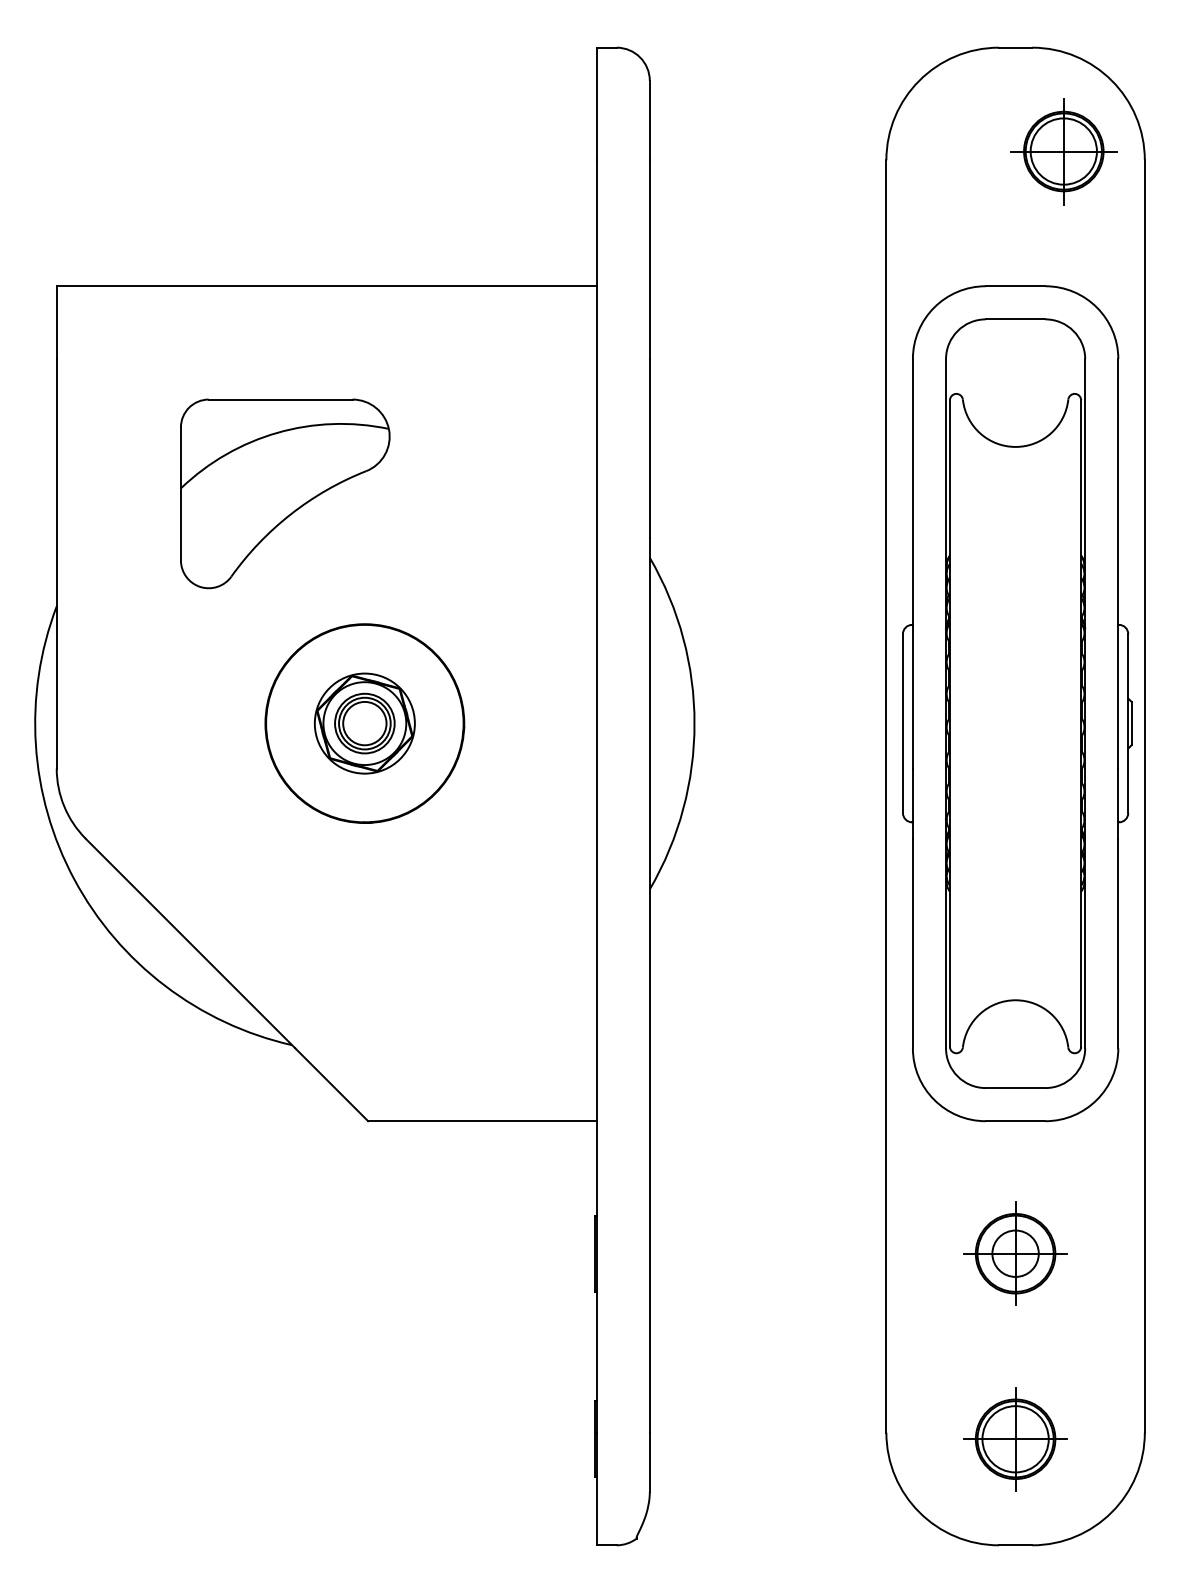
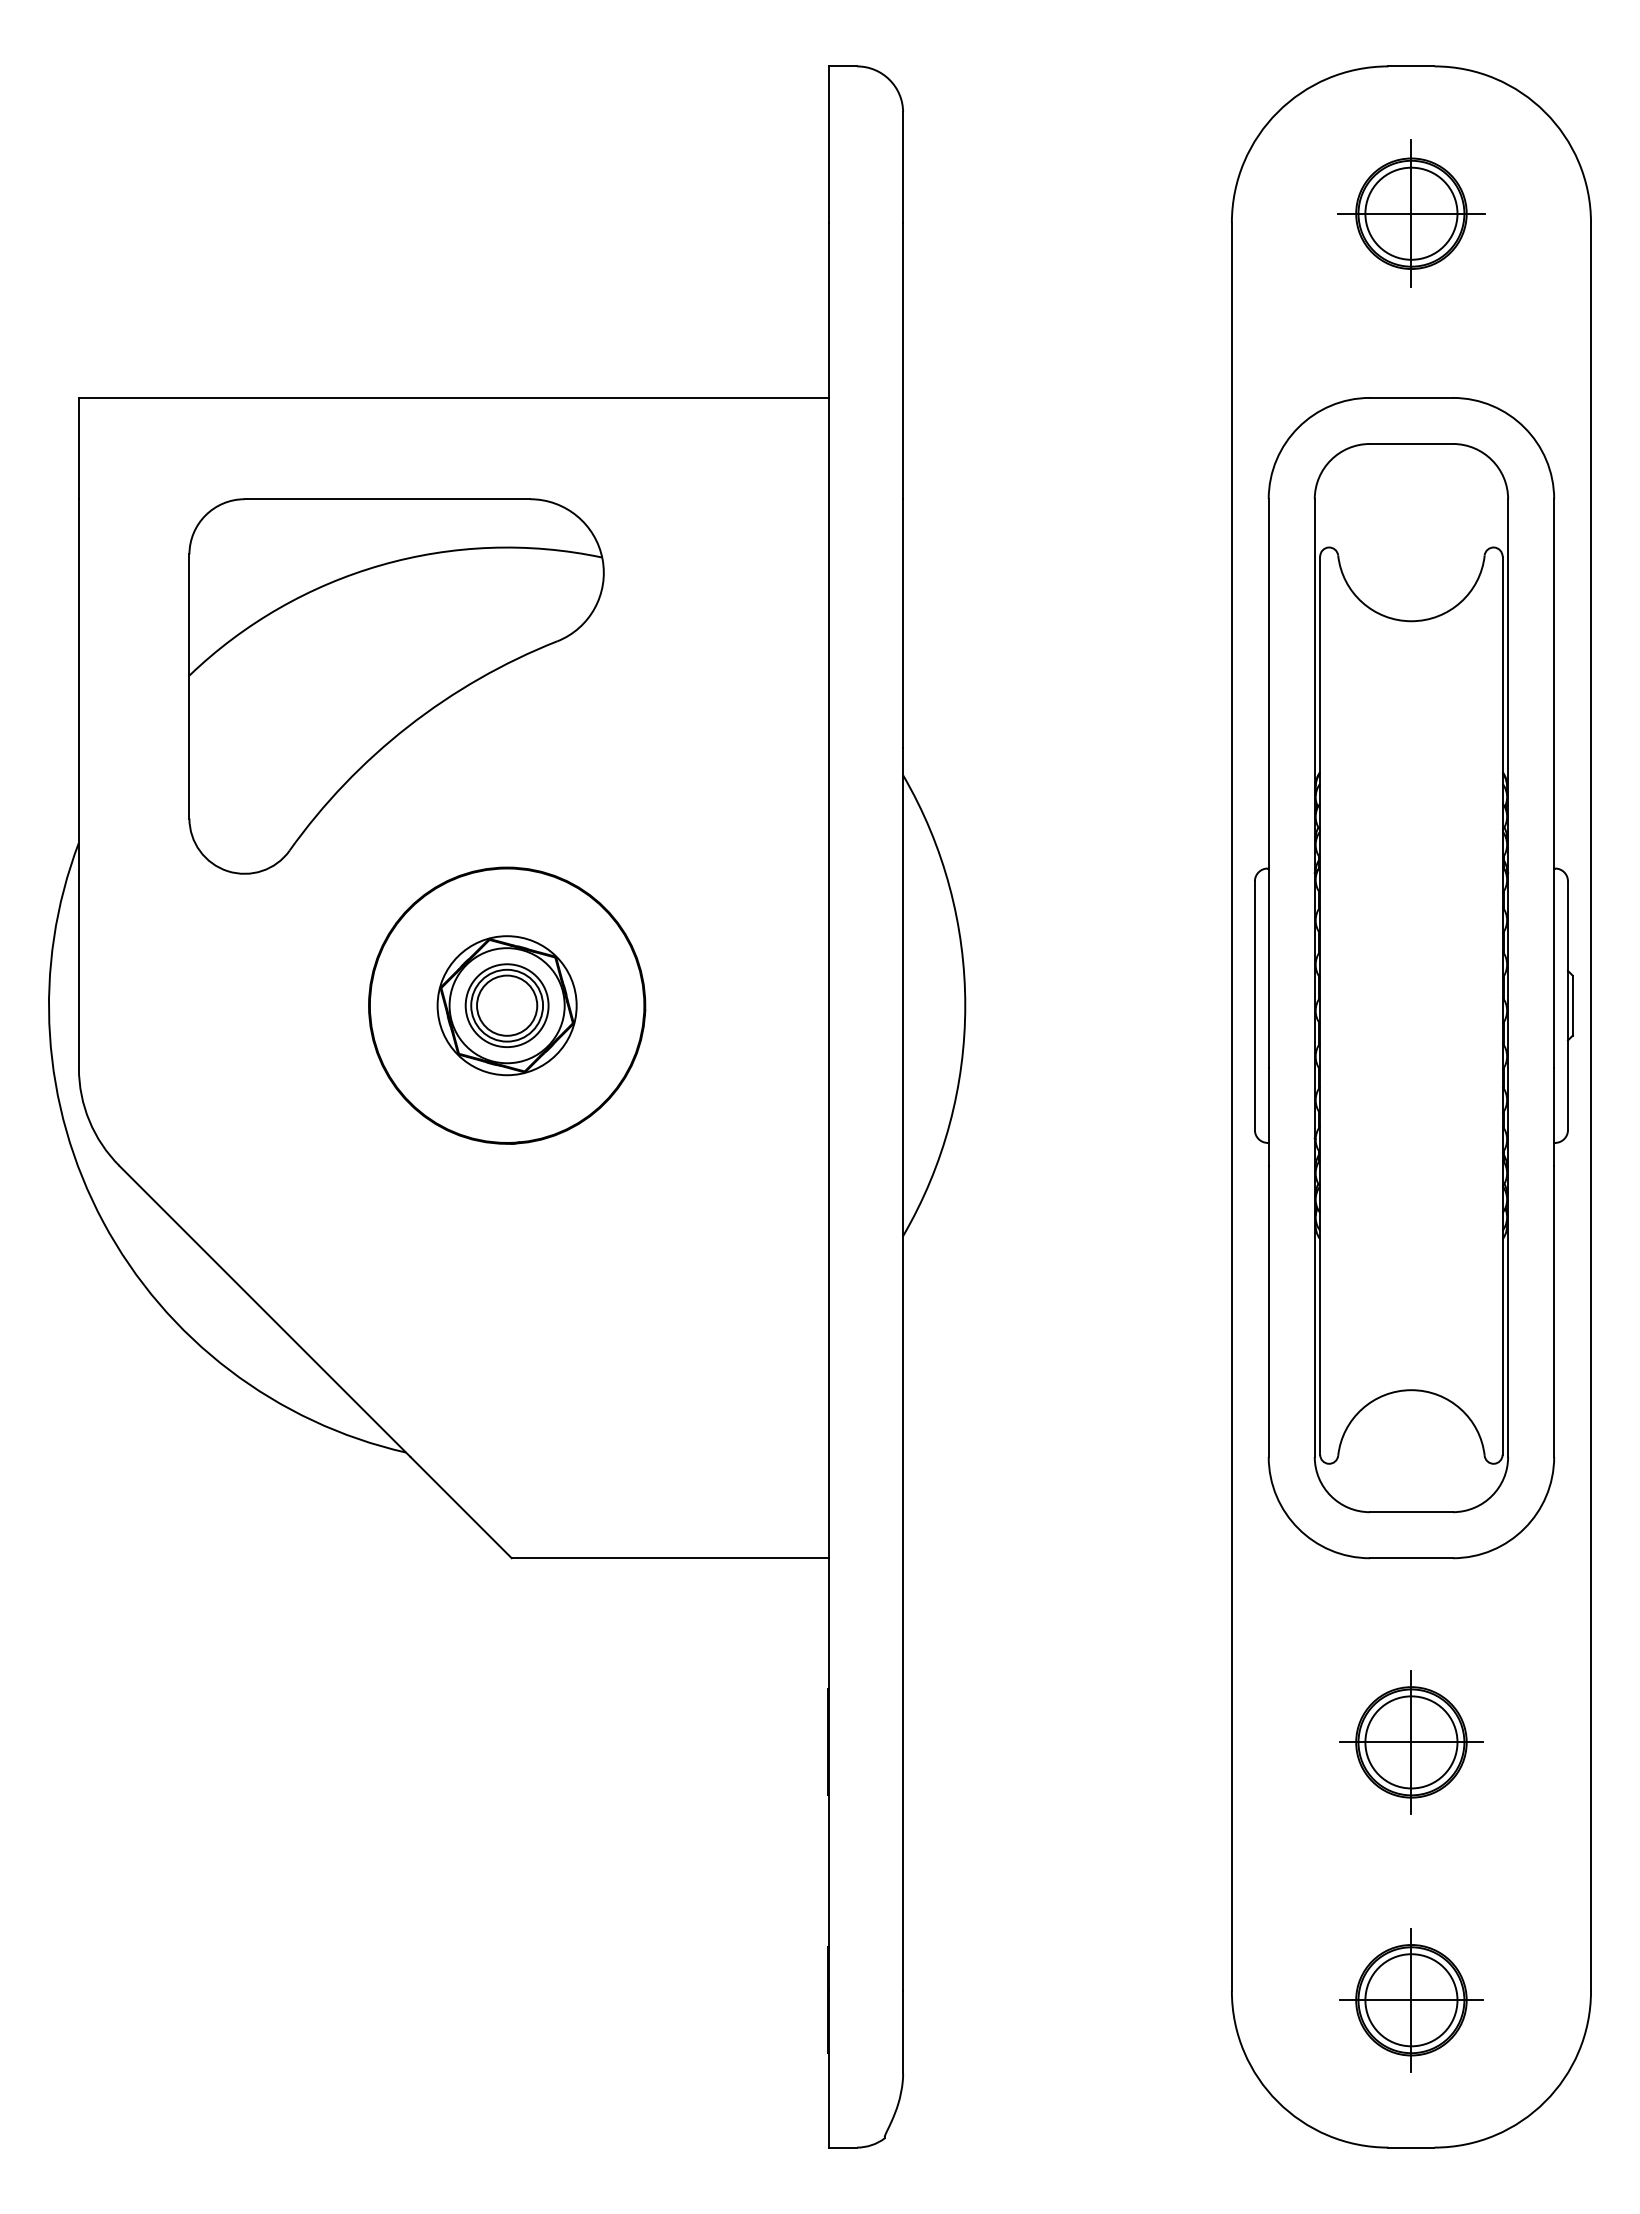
part: (1063, 151) -> (1411, 213), moved
part: (285, 493) -> (396, 686), size x1.43
circle: (1015, 1253) -> (1411, 1742), size x1.43

